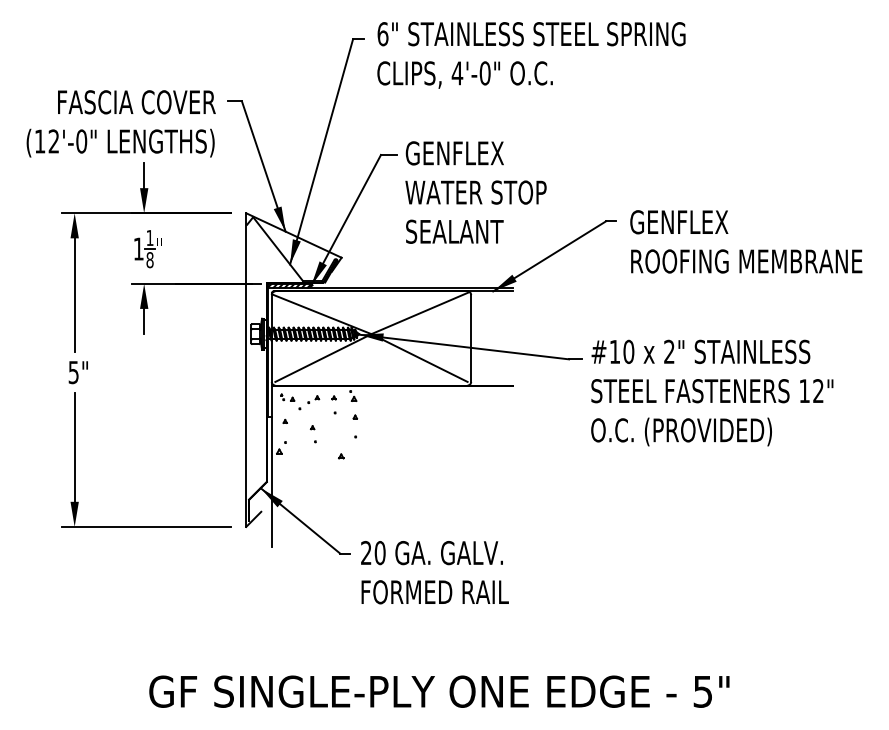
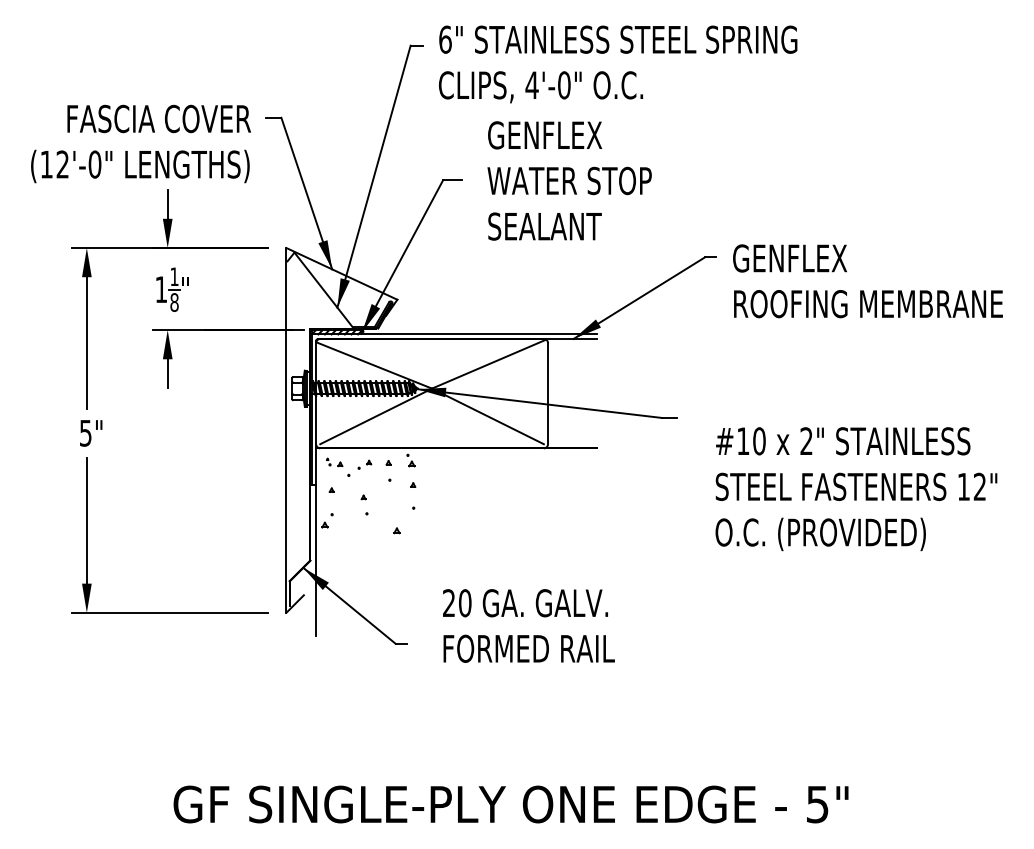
text: (475, 192) -> (569, 180), moved
text: (712, 393) -> (856, 489), moved
text: (434, 572) -> (528, 625), moved

